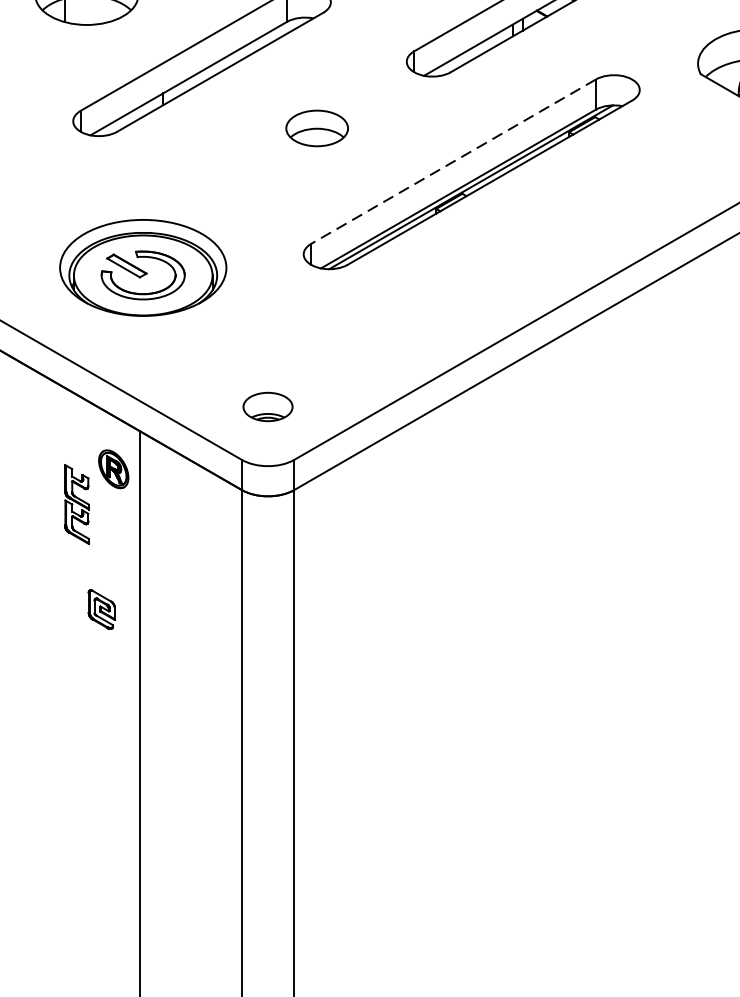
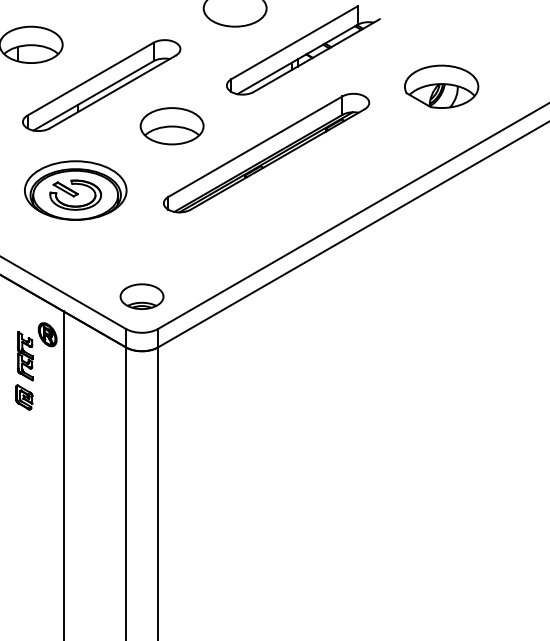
part: (316, 128) -> (171, 126), size x1.67
line: (453, 161) -> (255, 146), dashed -> solid
part: (142, 267) -> (75, 190), moved
part: (267, 406) -> (141, 296), size x1.43
part: (101, 609) -> (24, 397), moved

